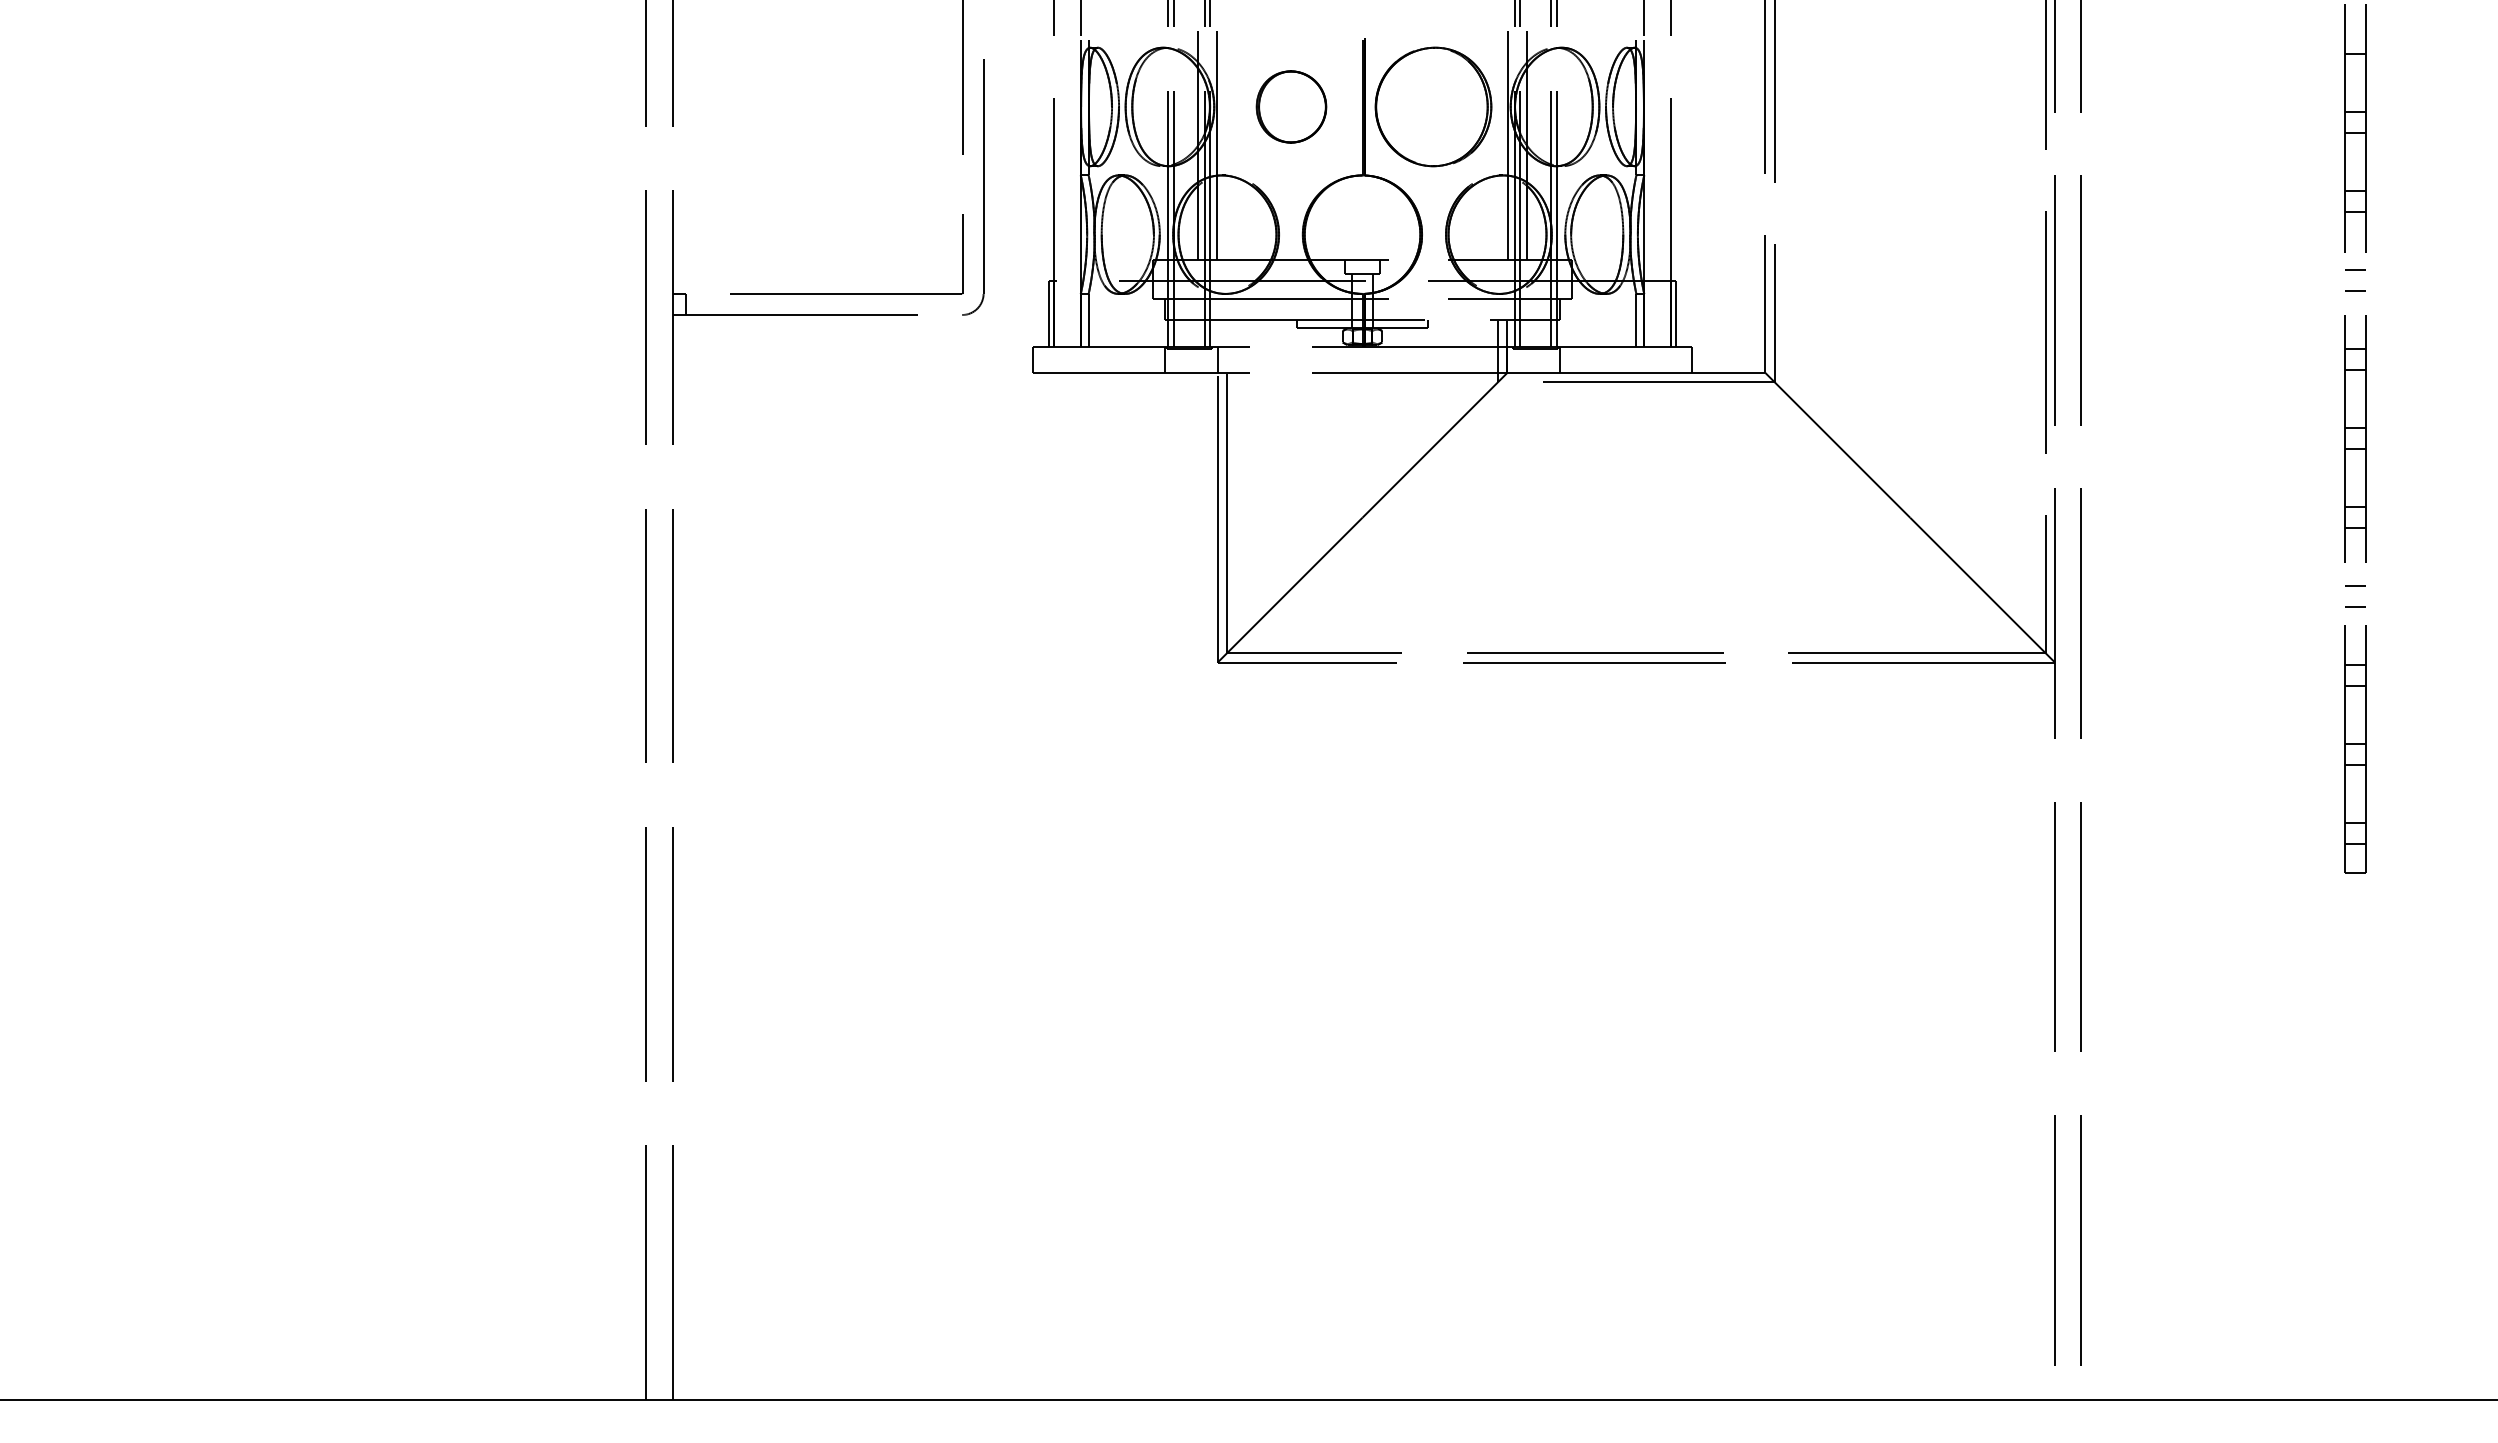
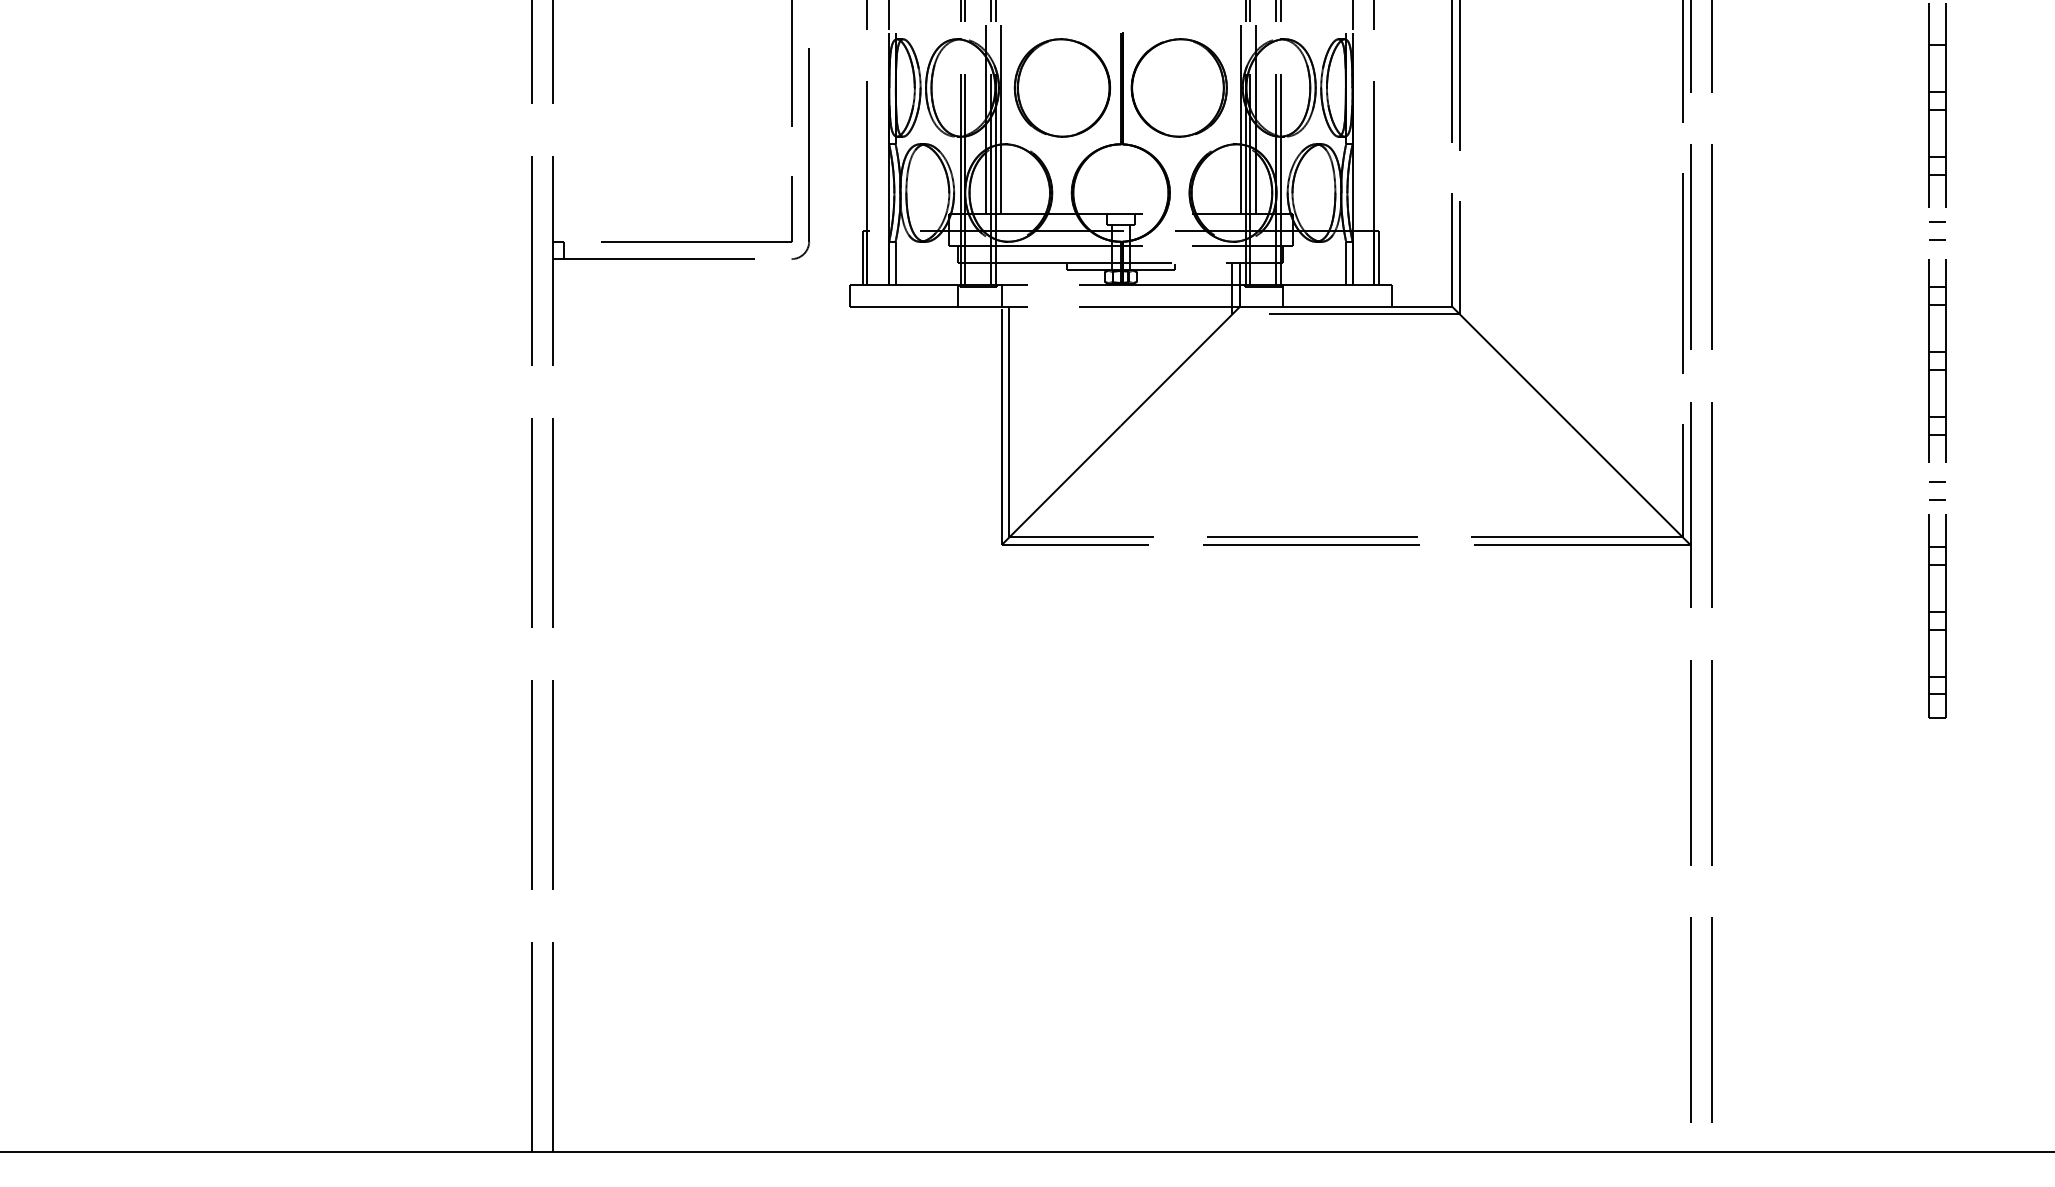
part: (1291, 106) -> (1062, 87), size x1.67

